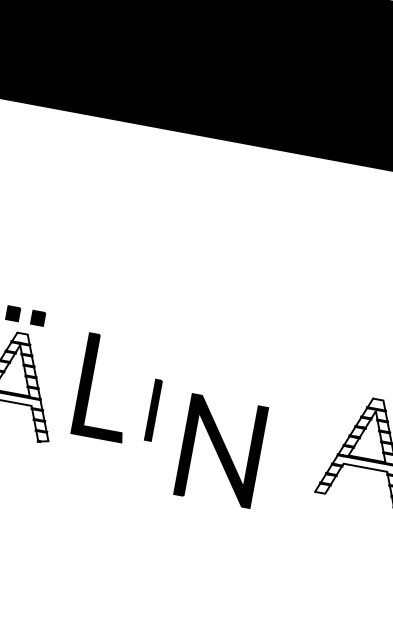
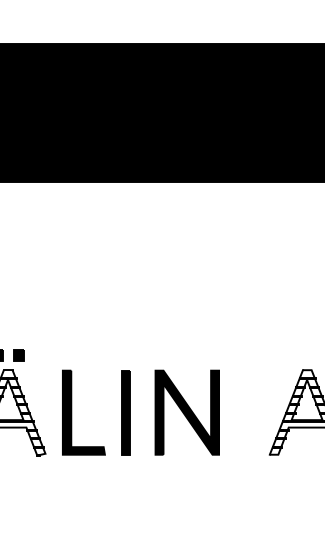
part: (92, 385) -> (72, 412), moved
part: (152, 409) -> (125, 412), size x1.67
part: (220, 450) -> (186, 412), moved

